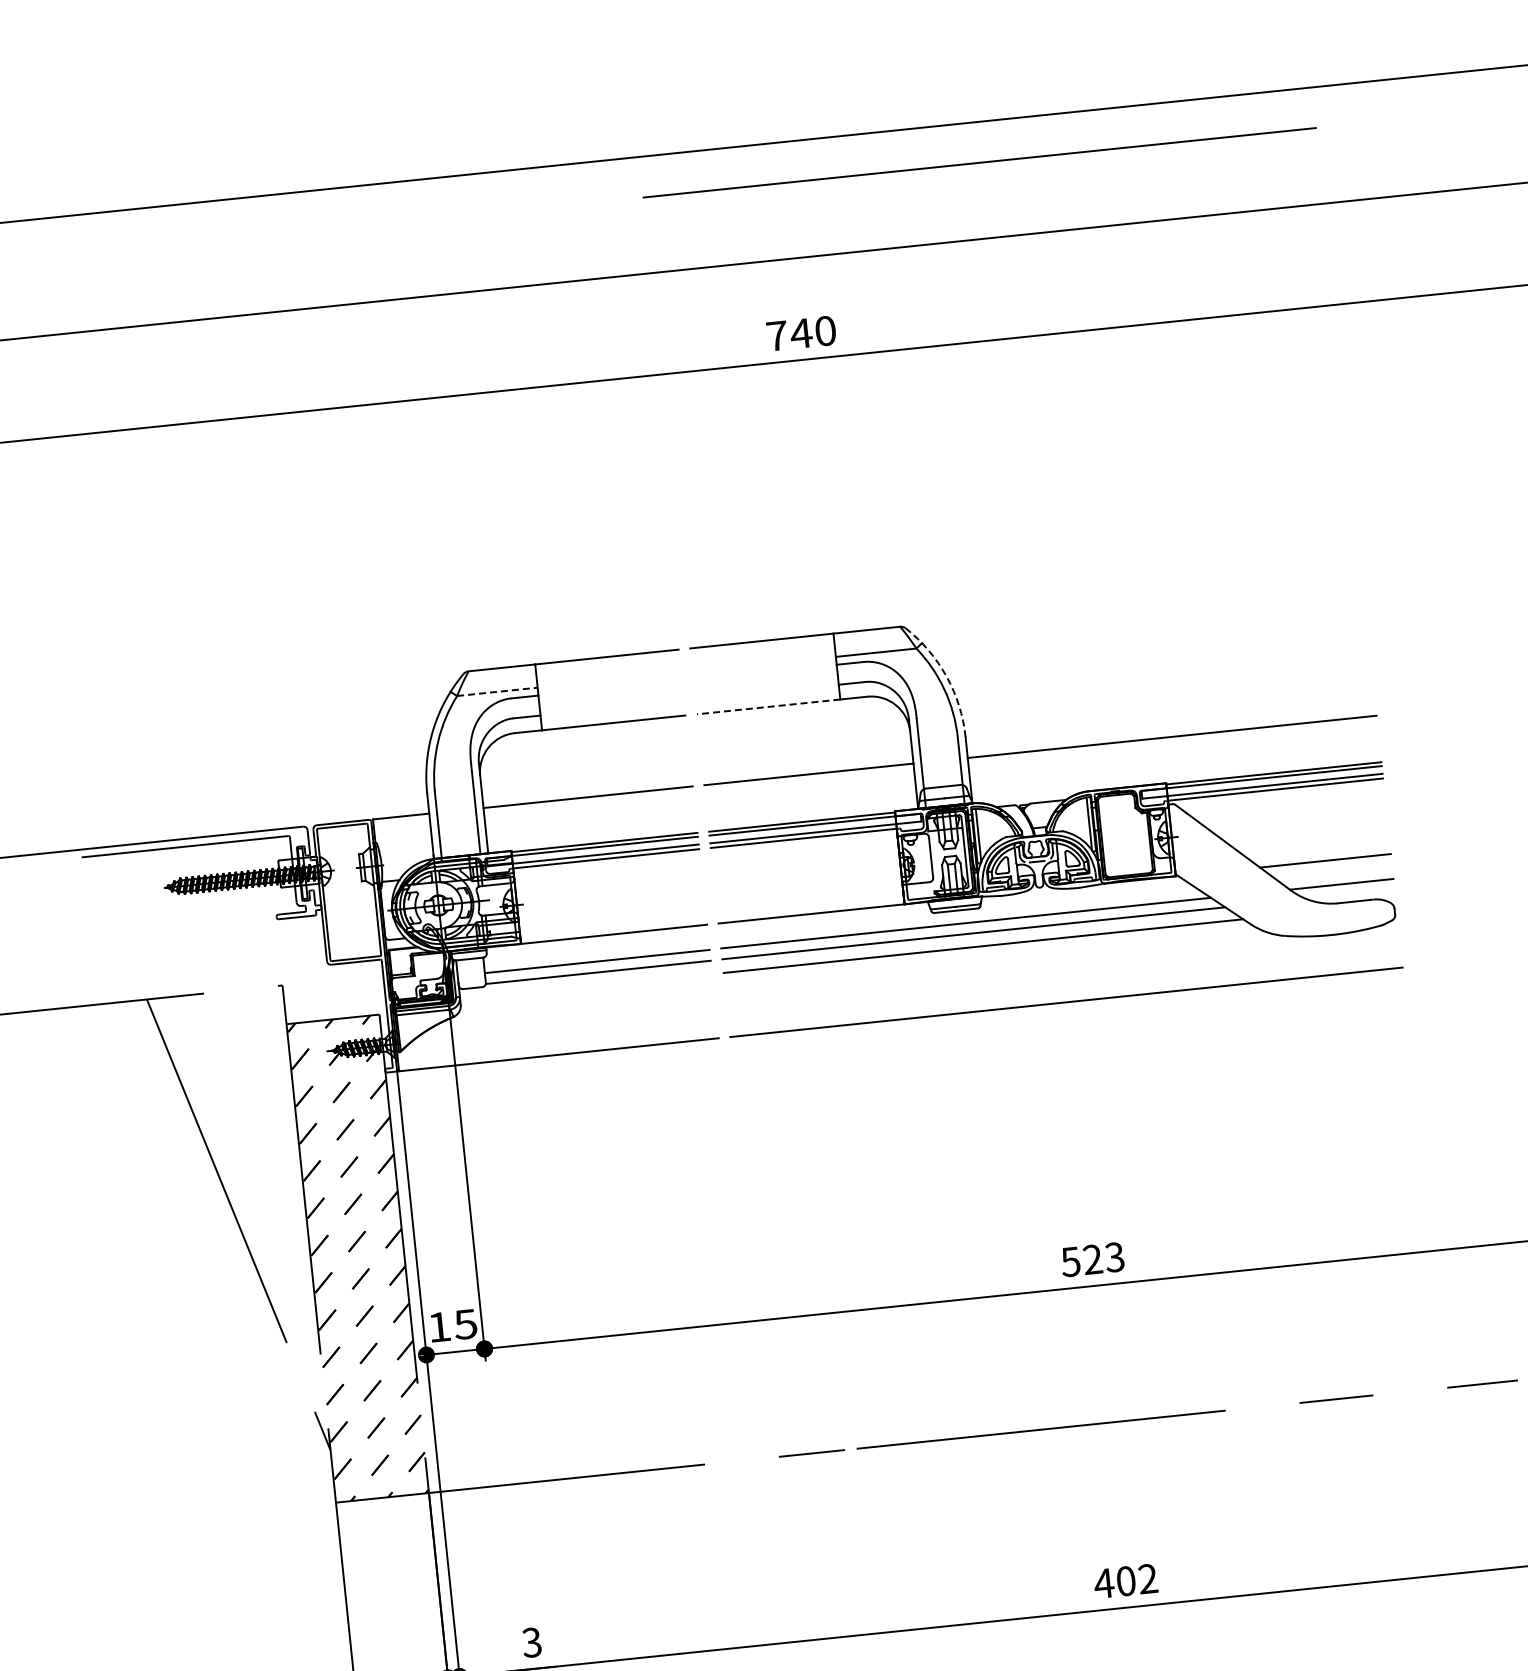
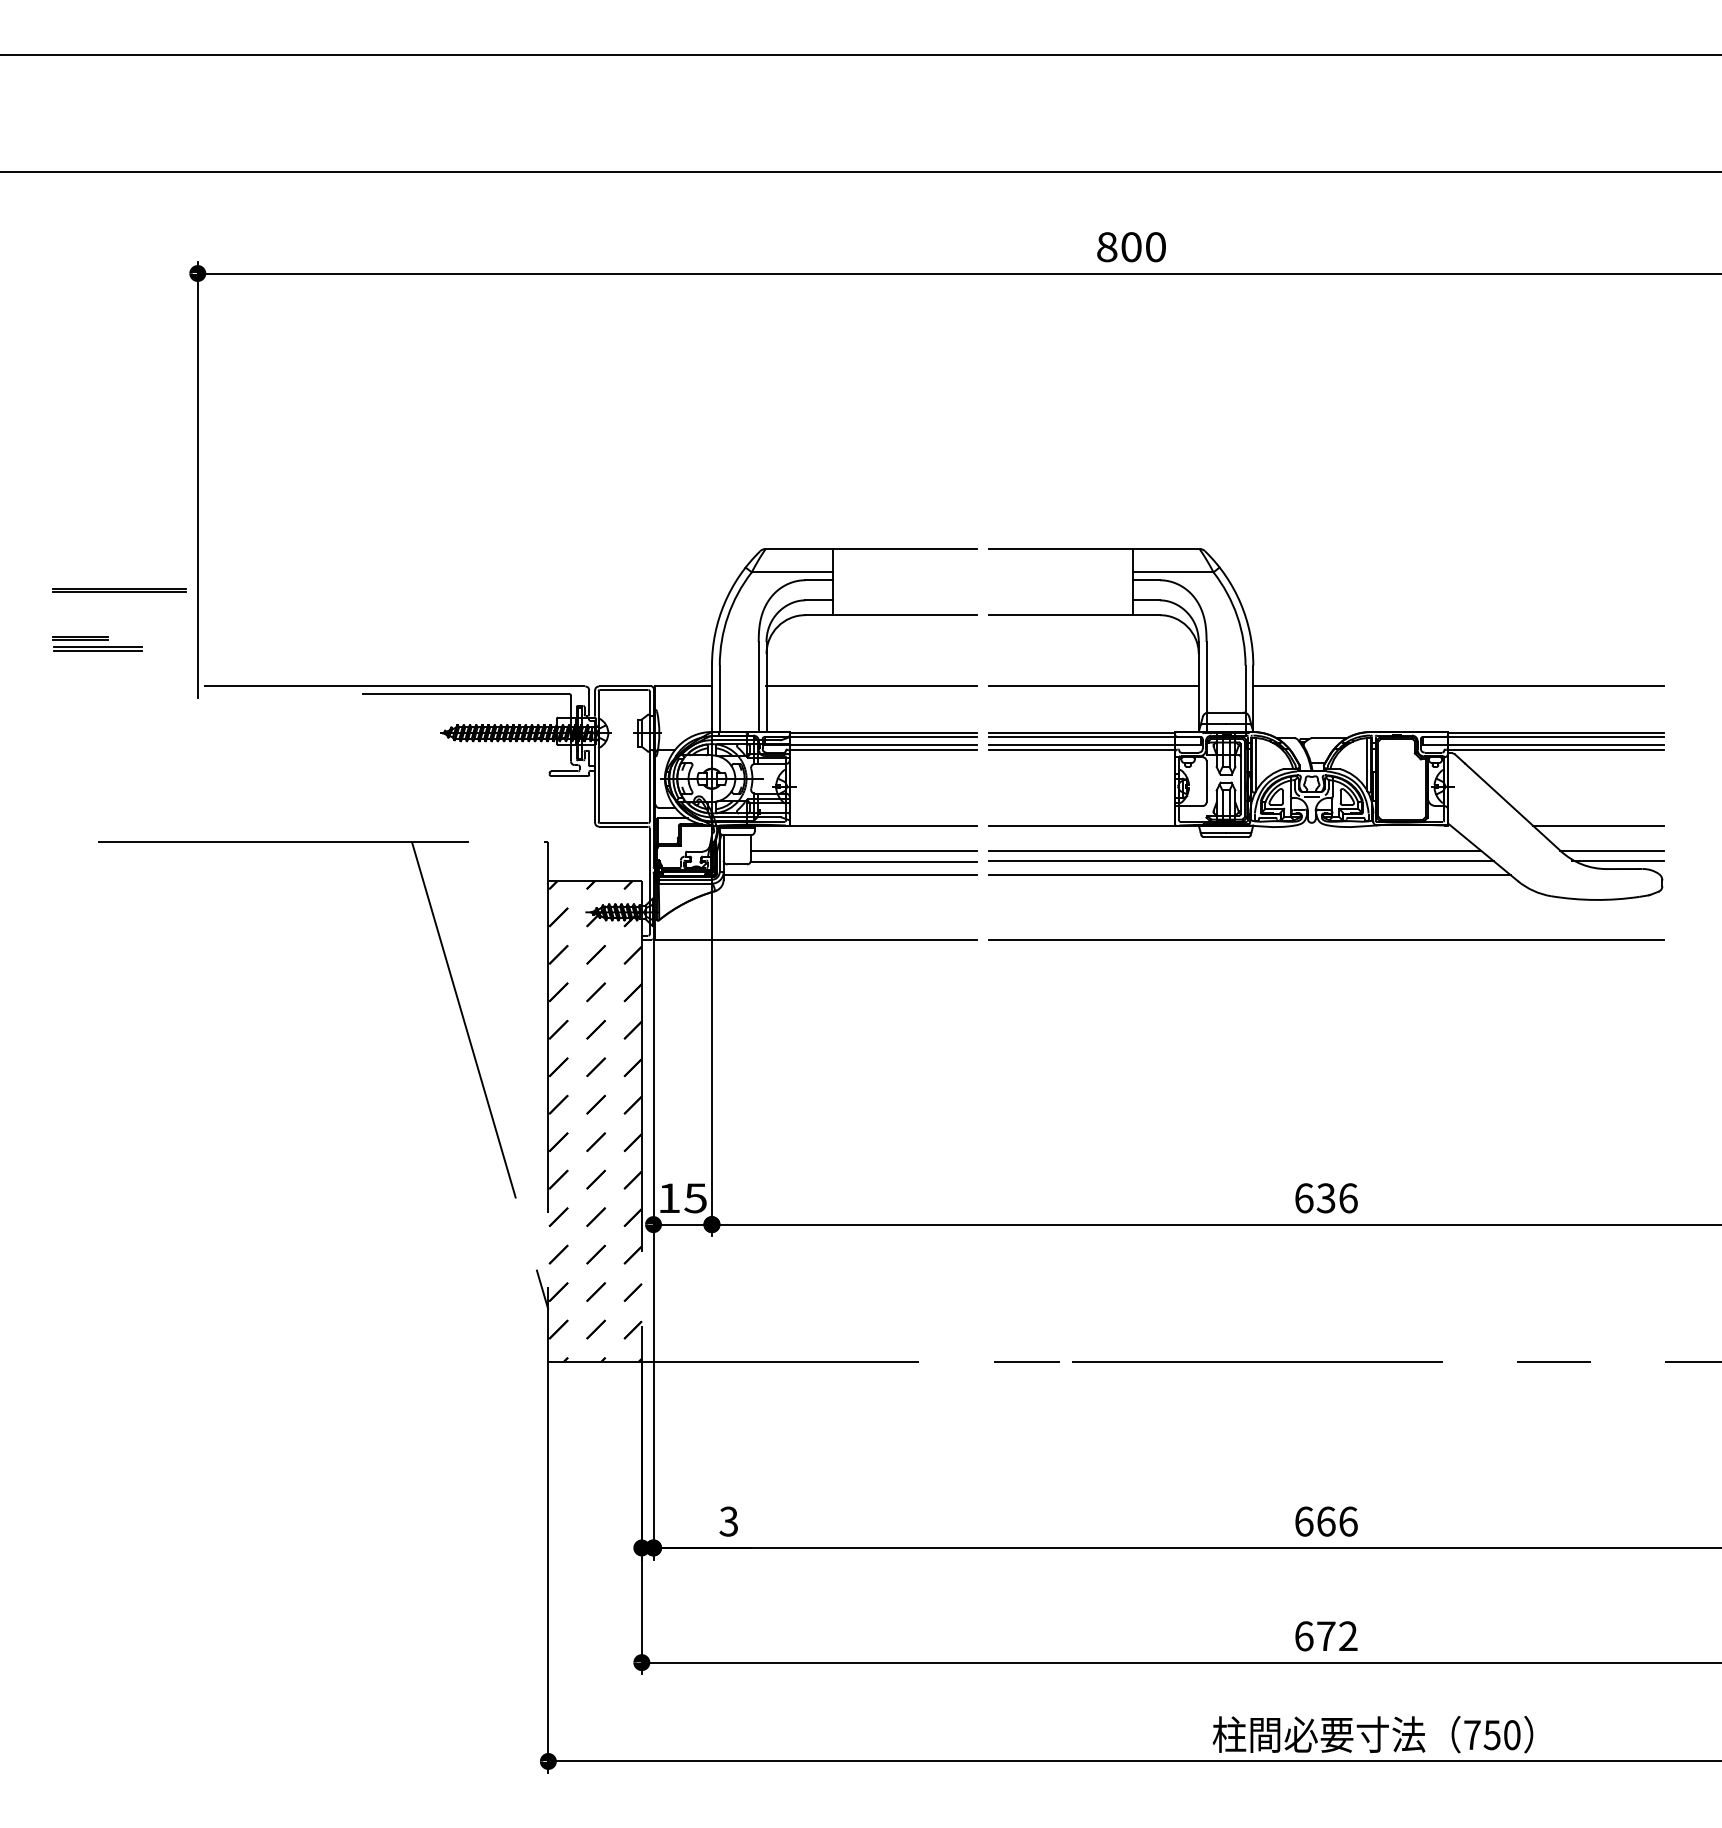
line: (979, 162) -> (1326, 95), removed
text: (789, 335) -> (1119, 247), 740 -> 800
arc: (946, 676) -> (1240, 603), dashed -> solid
line: (497, 692) -> (792, 572), dashed -> solid
line: (768, 707) -> (1060, 615), dashed -> solid
line: (1348, 894) -> (1618, 861), added
line: (585, 987) -> (849, 875), added
text: (1092, 1259) -> (1325, 1198), 523 -> 636
text: (1125, 1581) -> (1325, 1521), 402 -> 666

